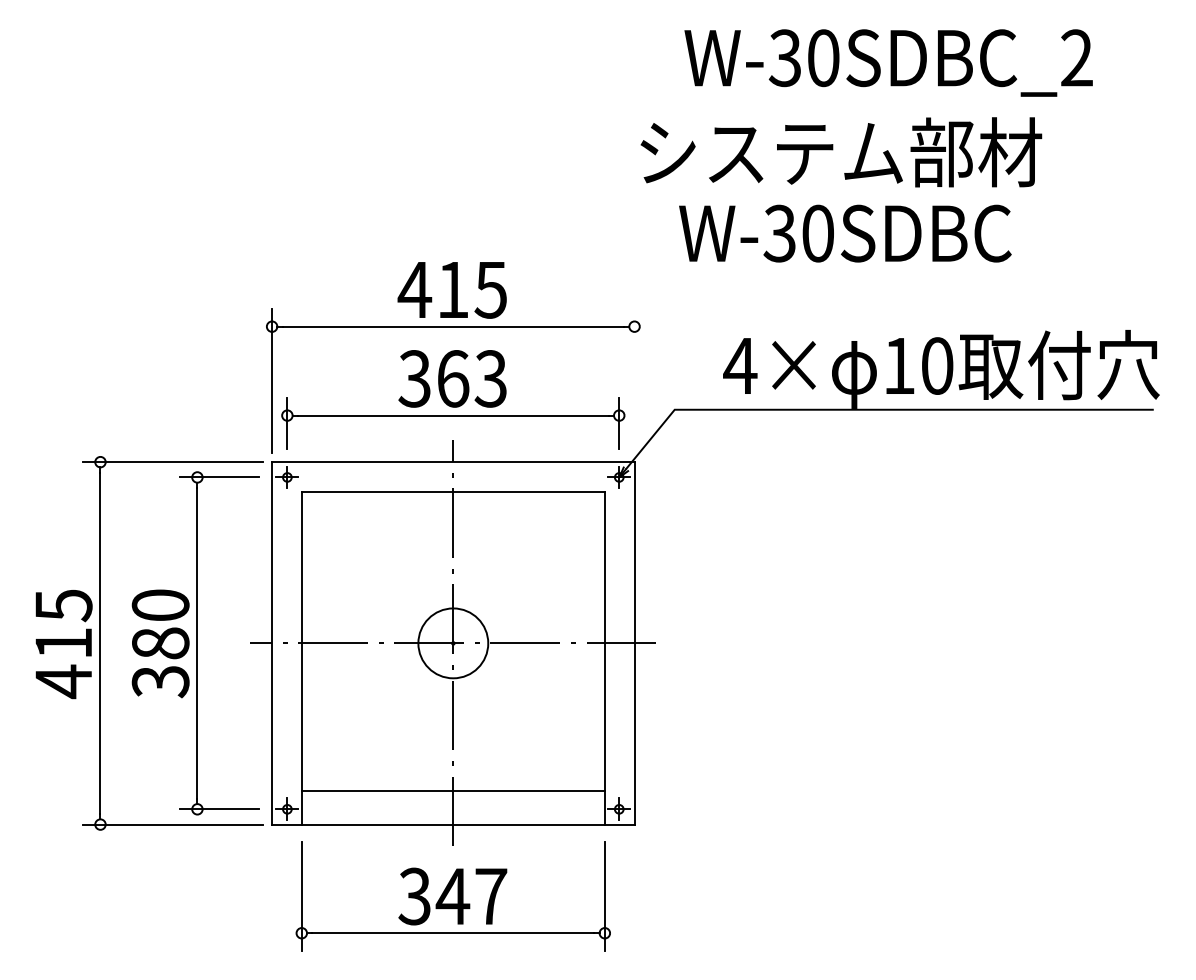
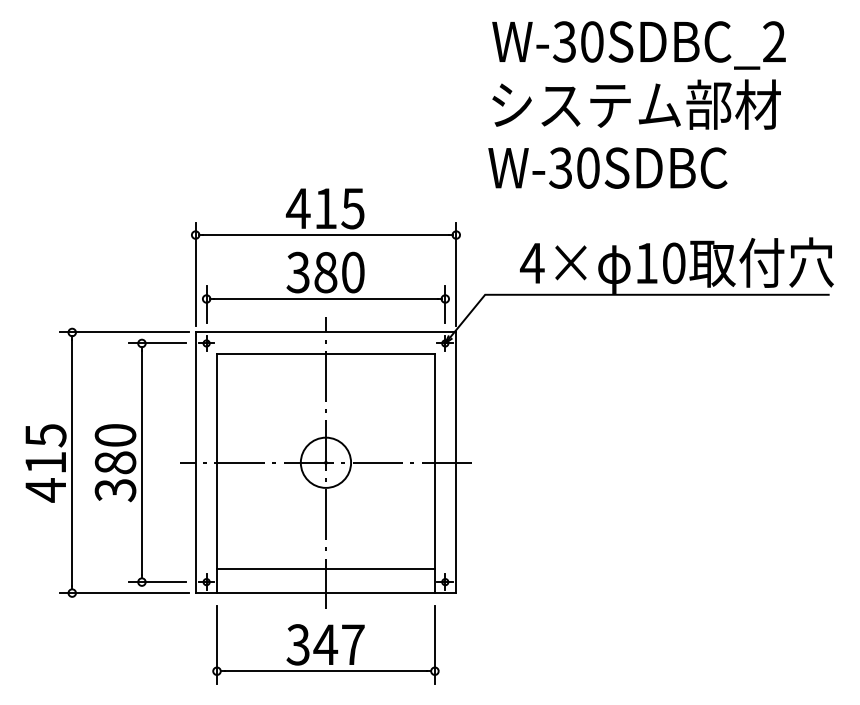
text: (841, 152) -> (636, 104), moved
text: (472, 378) -> (339, 272), 363 -> 380
line: (634, 381) -> (456, 274), added

